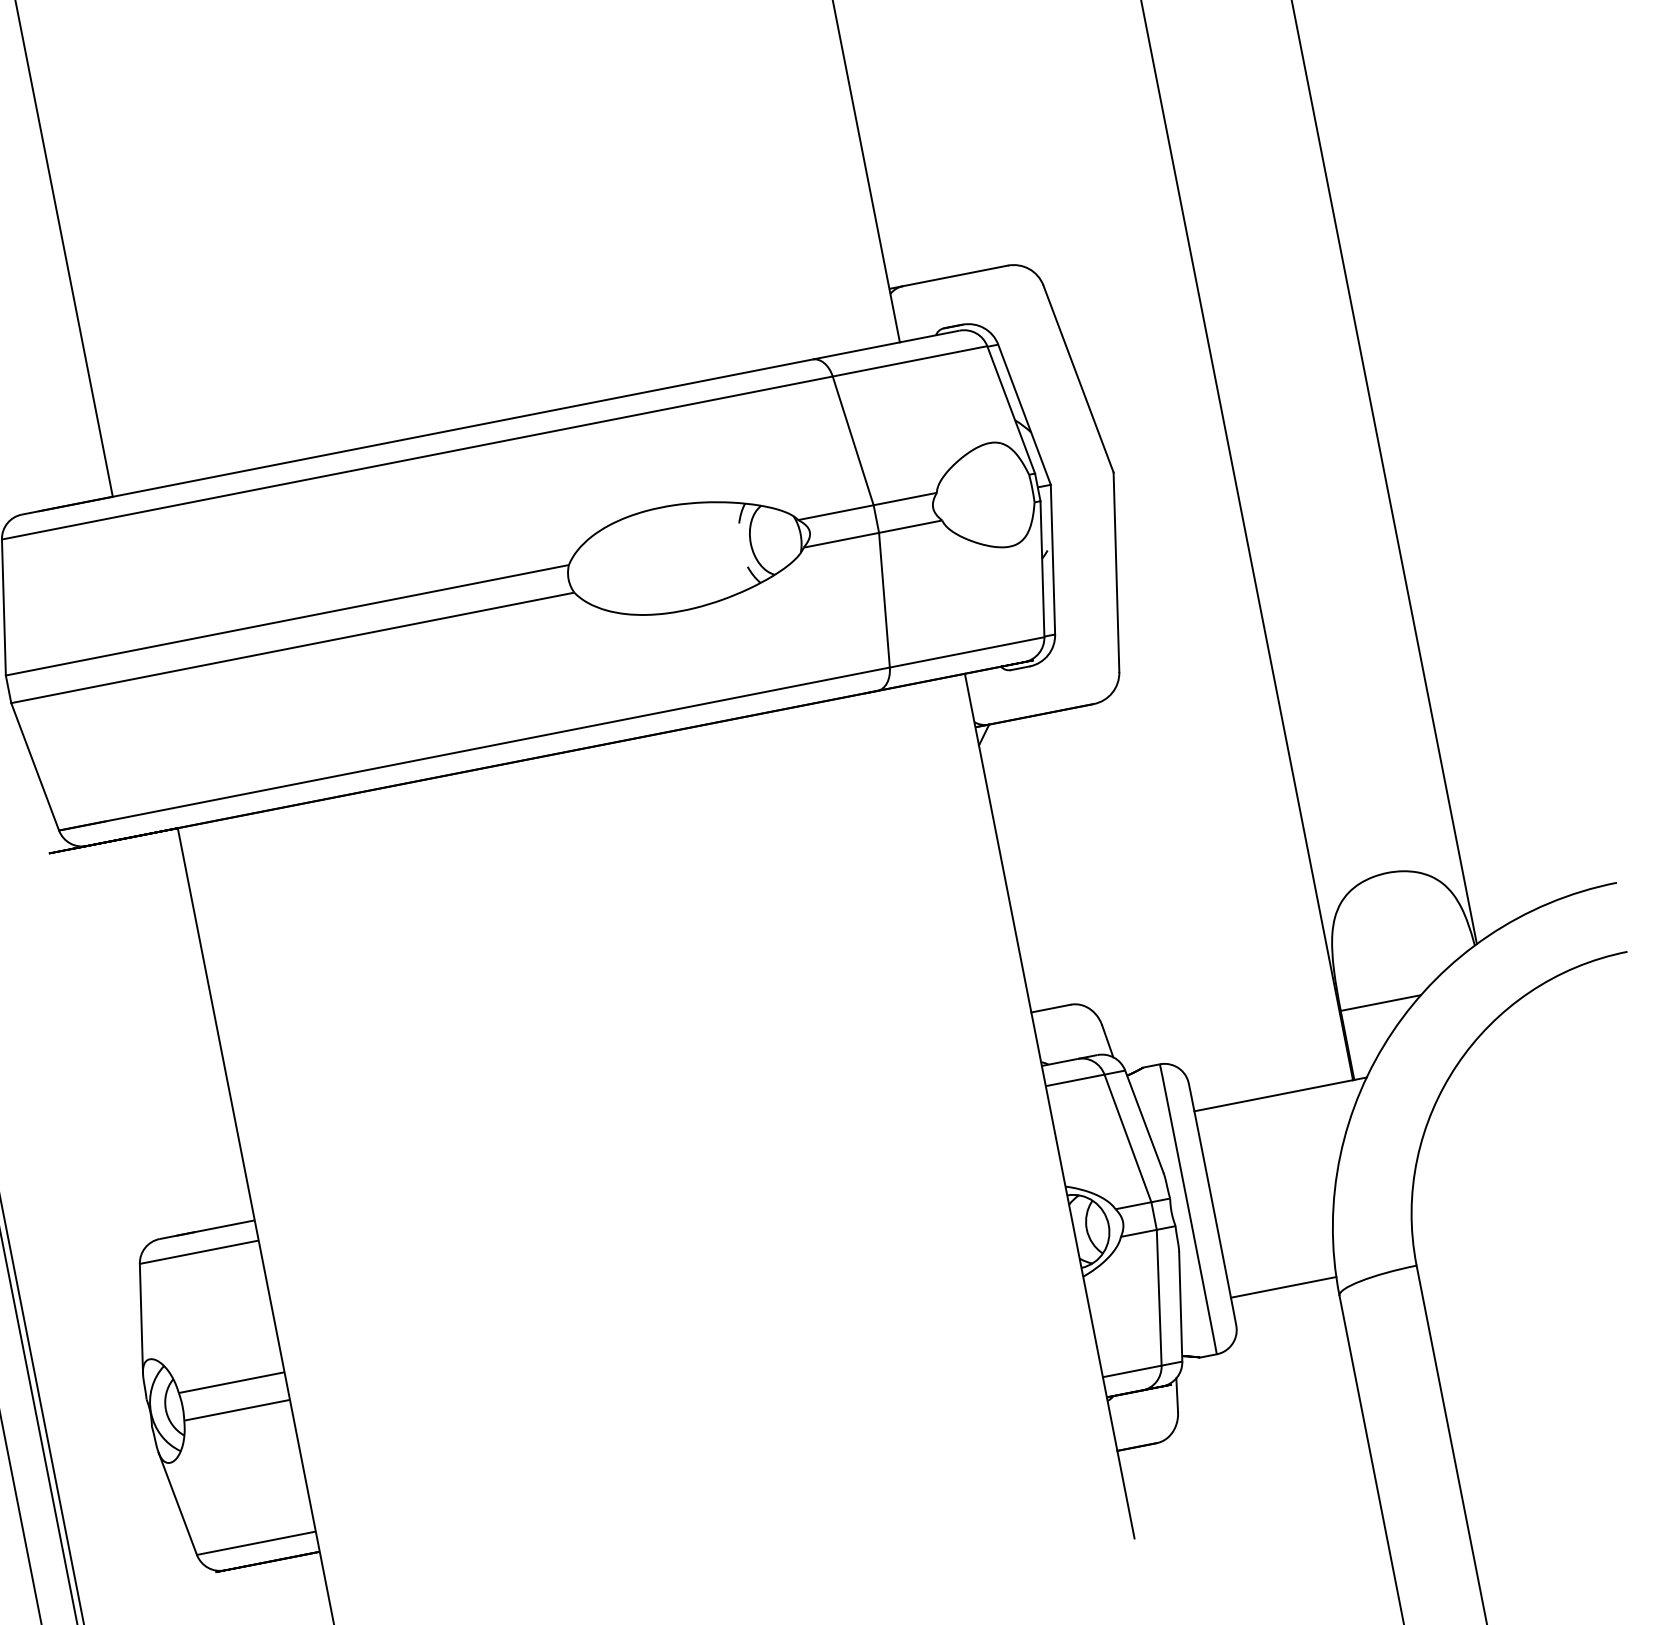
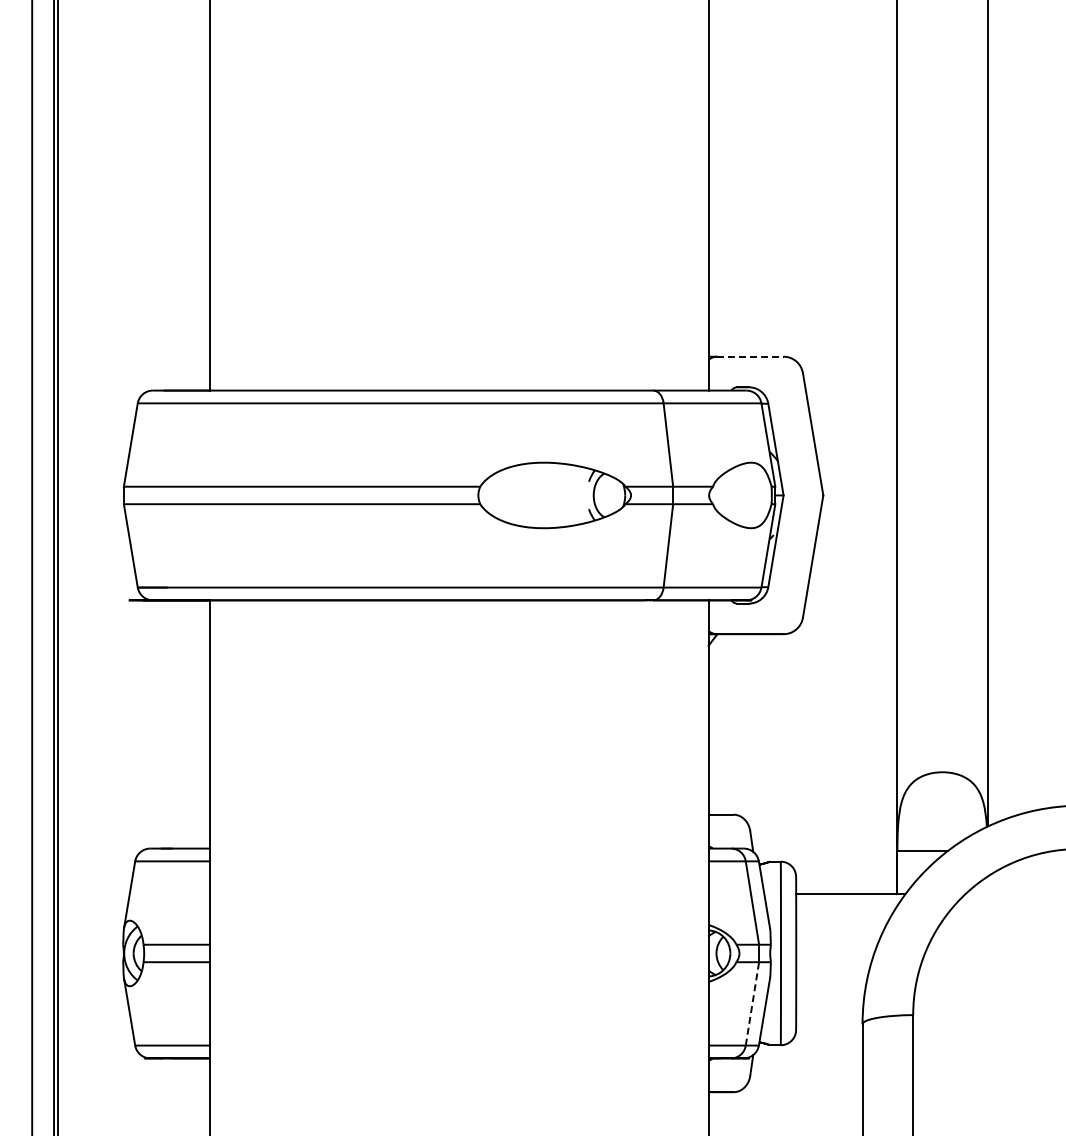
line: (955, 275) -> (750, 356), solid -> dashed
line: (1283, 1287) -> (829, 1012), removed
line: (1159, 1297) -> (752, 1003), solid -> dashed

